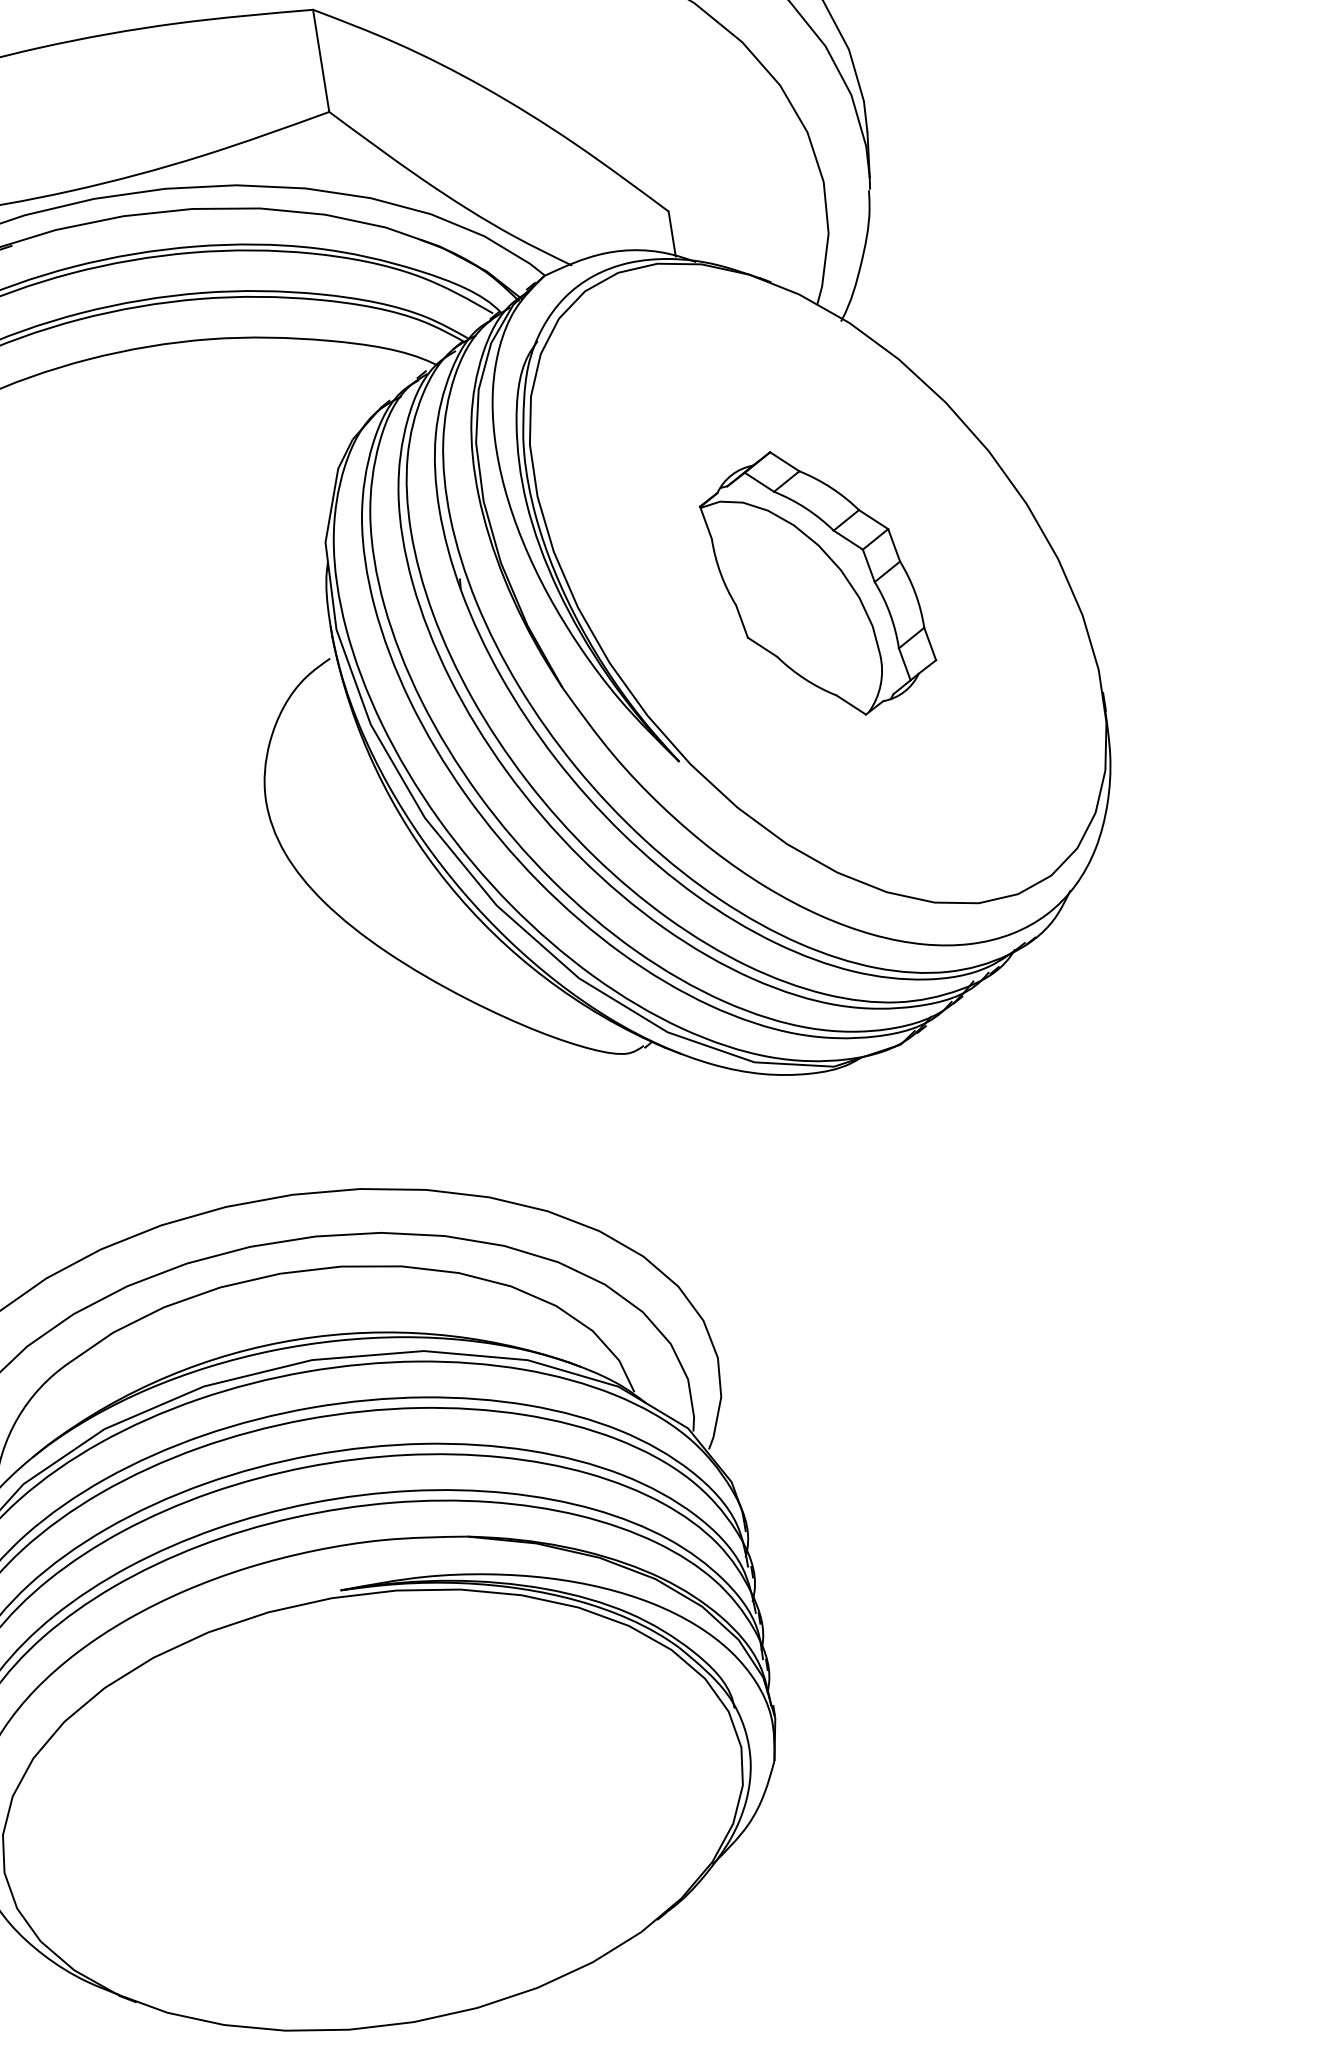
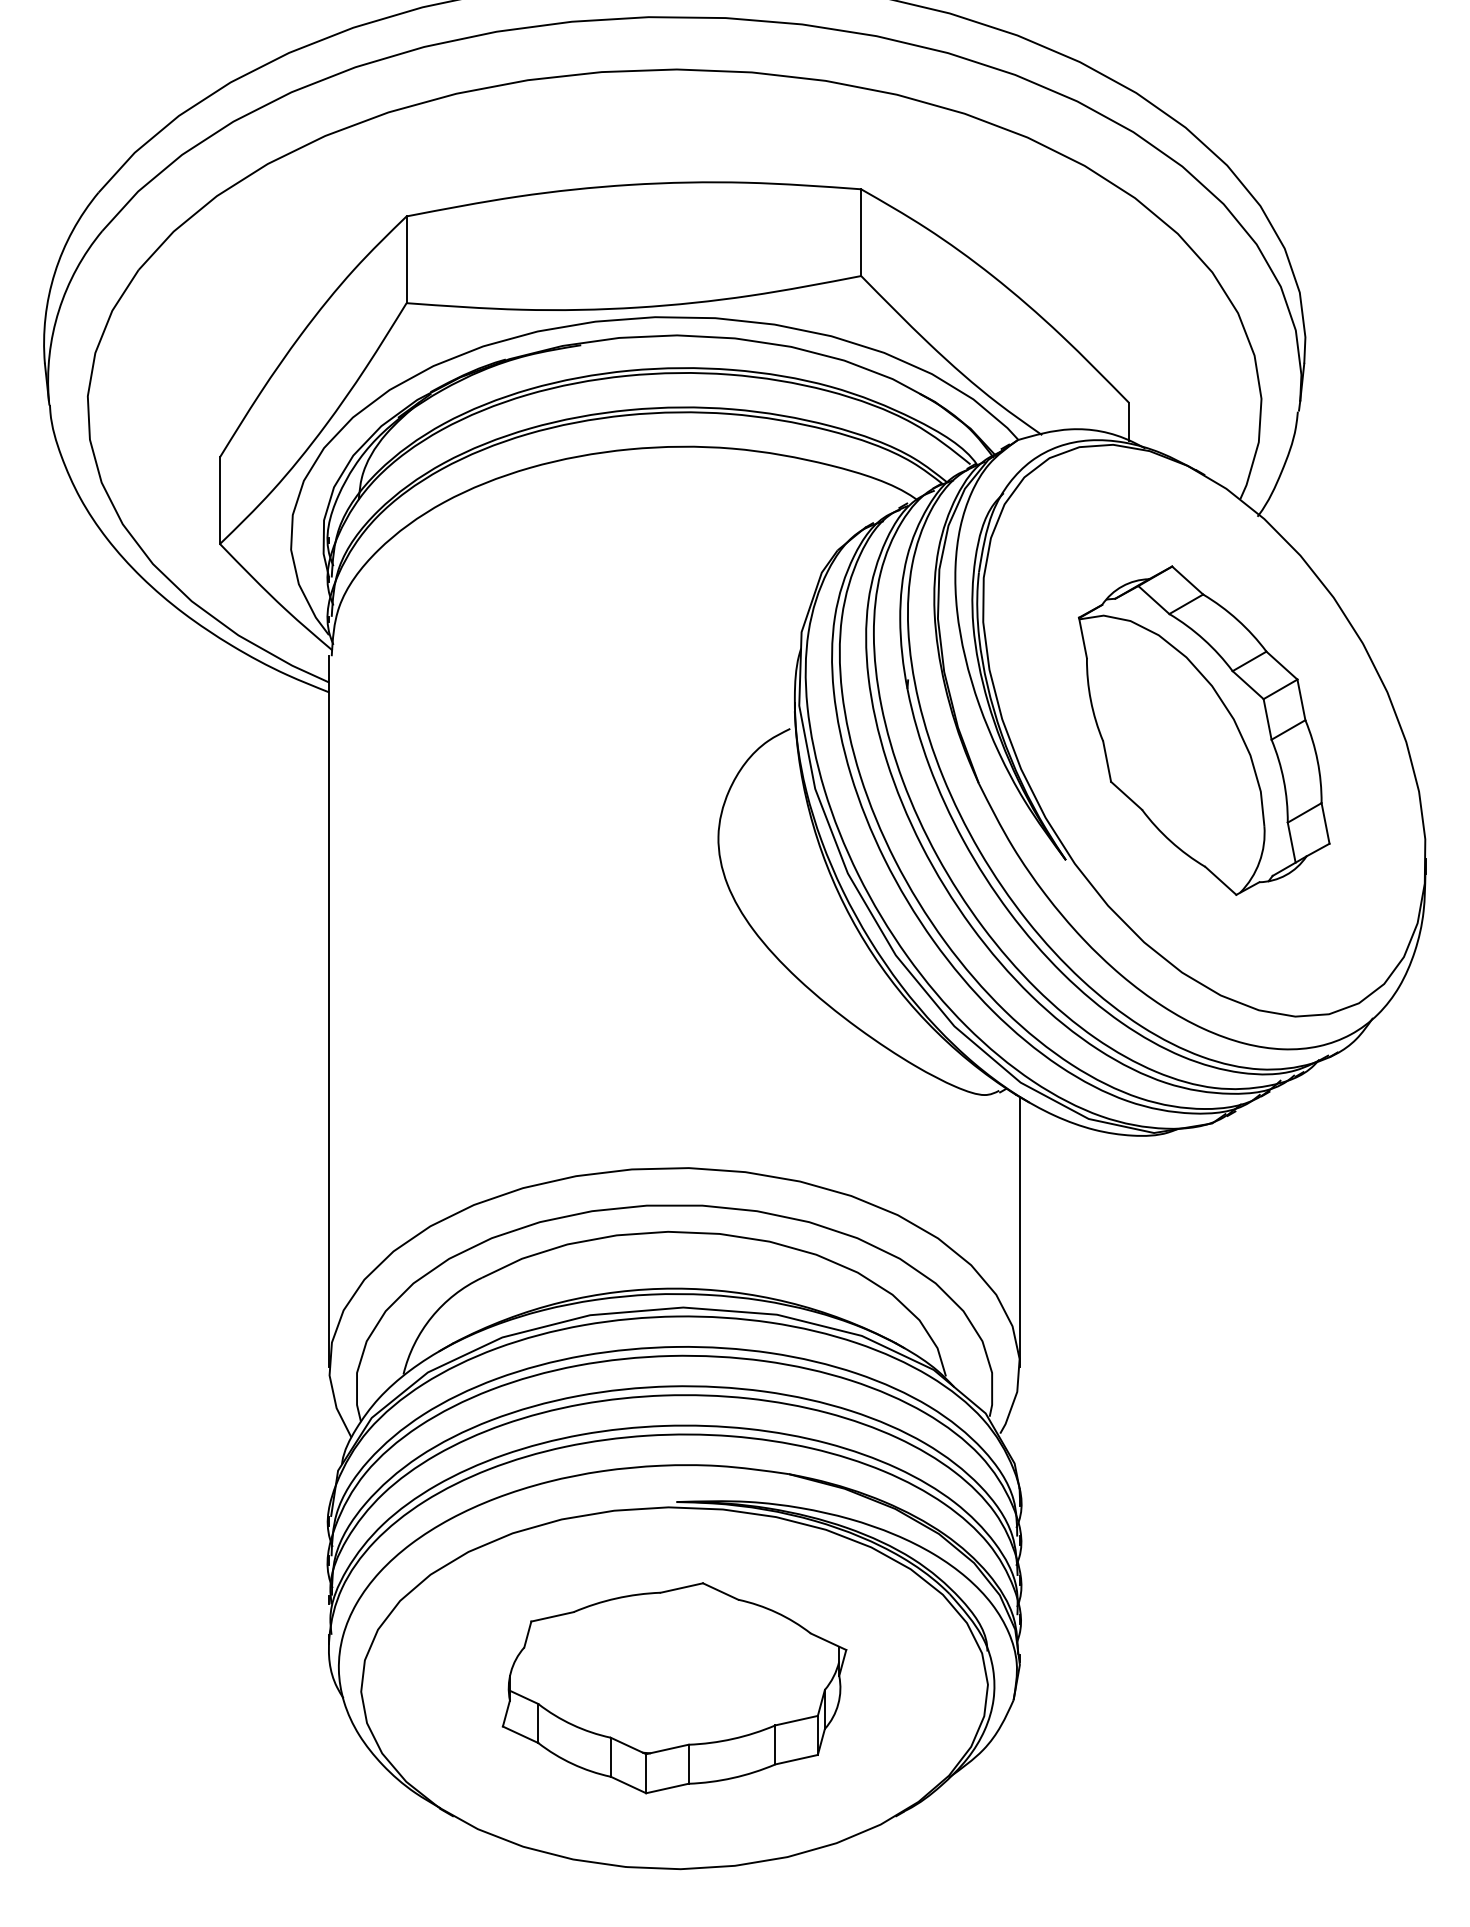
part: (817, 583) -> (1203, 730), size x1.43
line: (694, 1208) -> (1019, 1232), added
part: (372, 1810) -> (674, 1688), added

